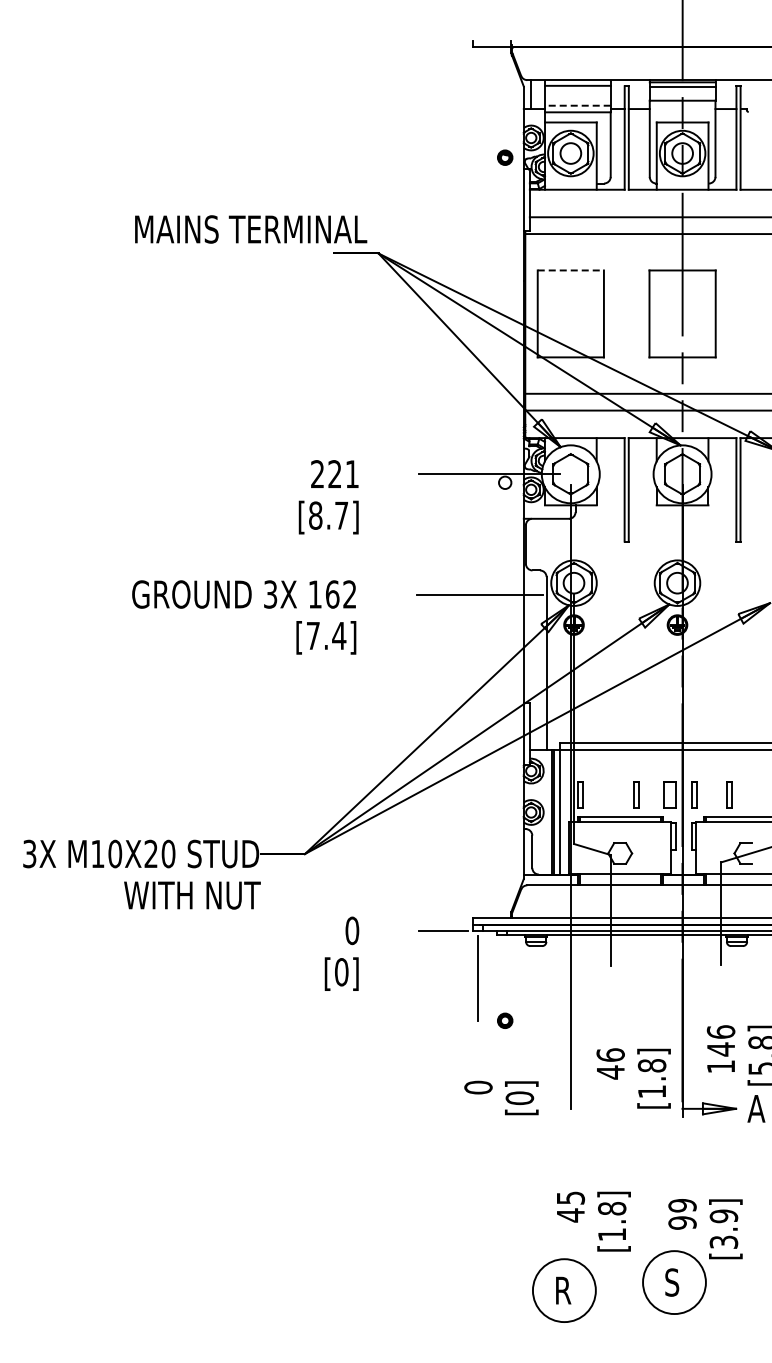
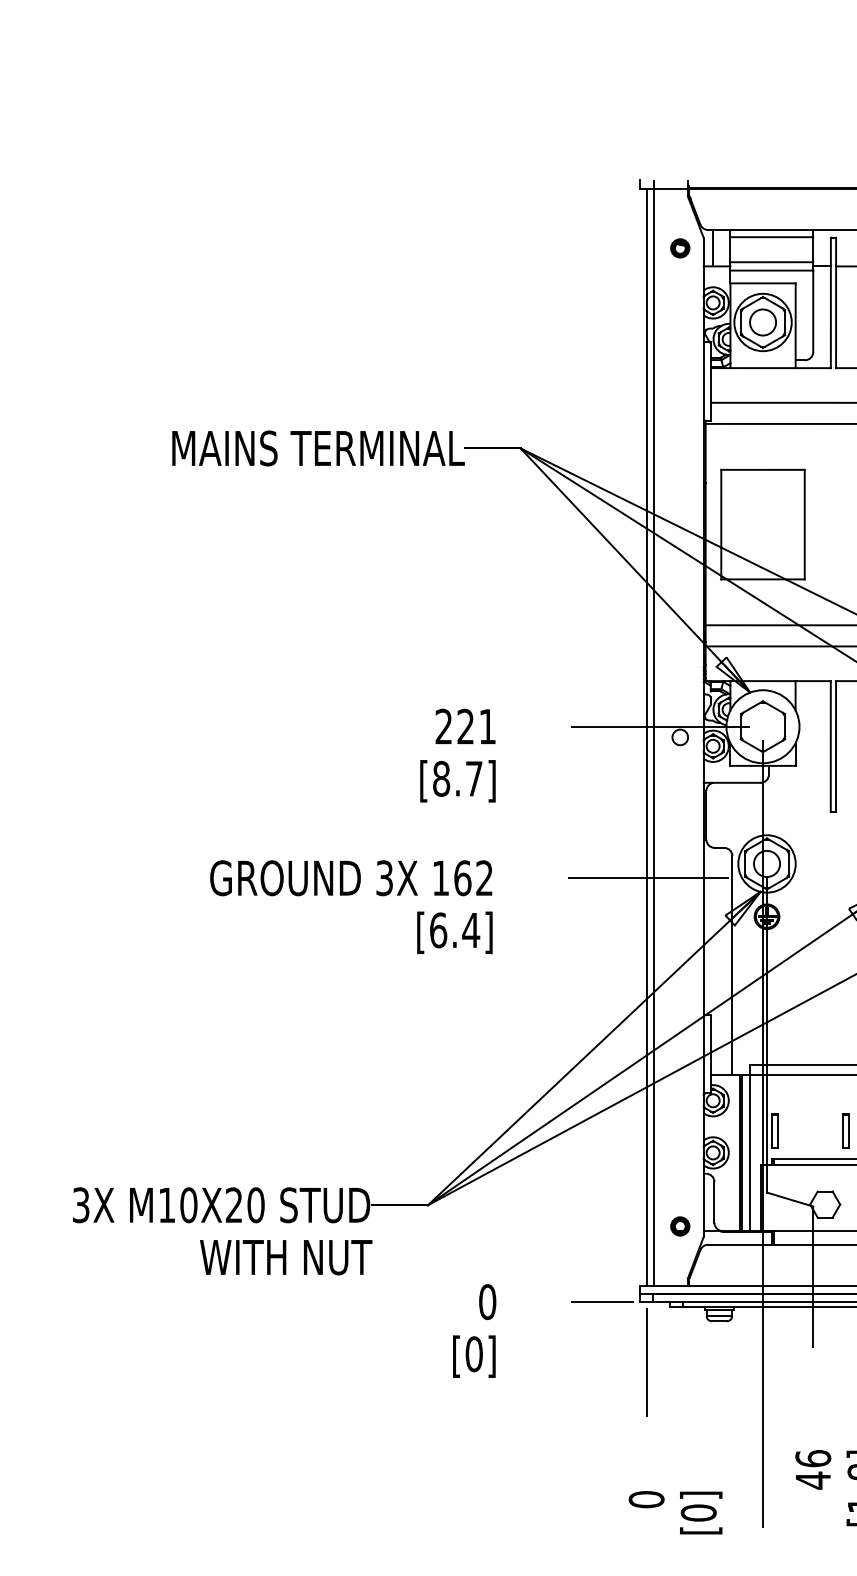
line: (577, 105) -> (771, 261), dashed -> solid
part: (505, 157) -> (680, 248), moved
text: (251, 229) -> (319, 448), moved
line: (571, 270) -> (763, 469), dashed -> solid
line: (484, 479) -> (654, 733), added
line: (478, 482) -> (646, 737), added
text: (313, 635) -> (438, 929), [7.4] -> [6.4]
part: (505, 1020) -> (680, 1226), moved

